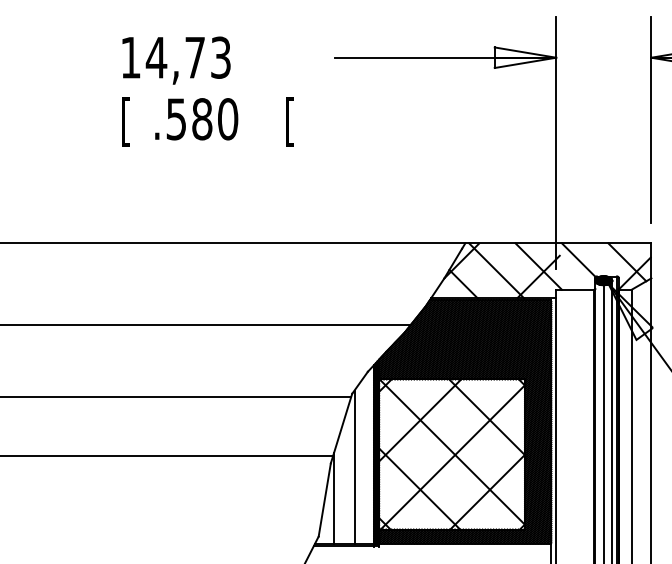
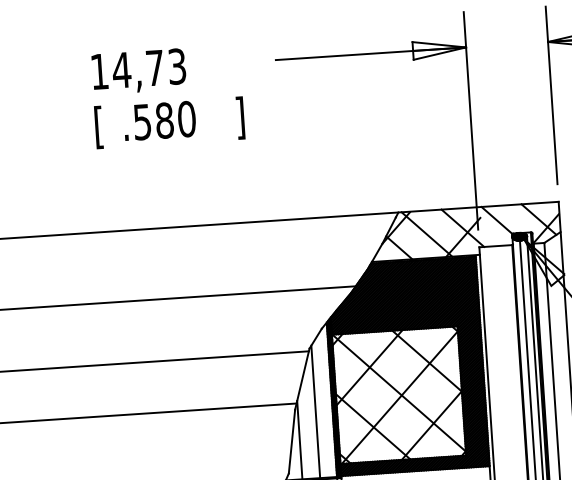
text: (289, 121) -> (239, 117), [ -> ]

